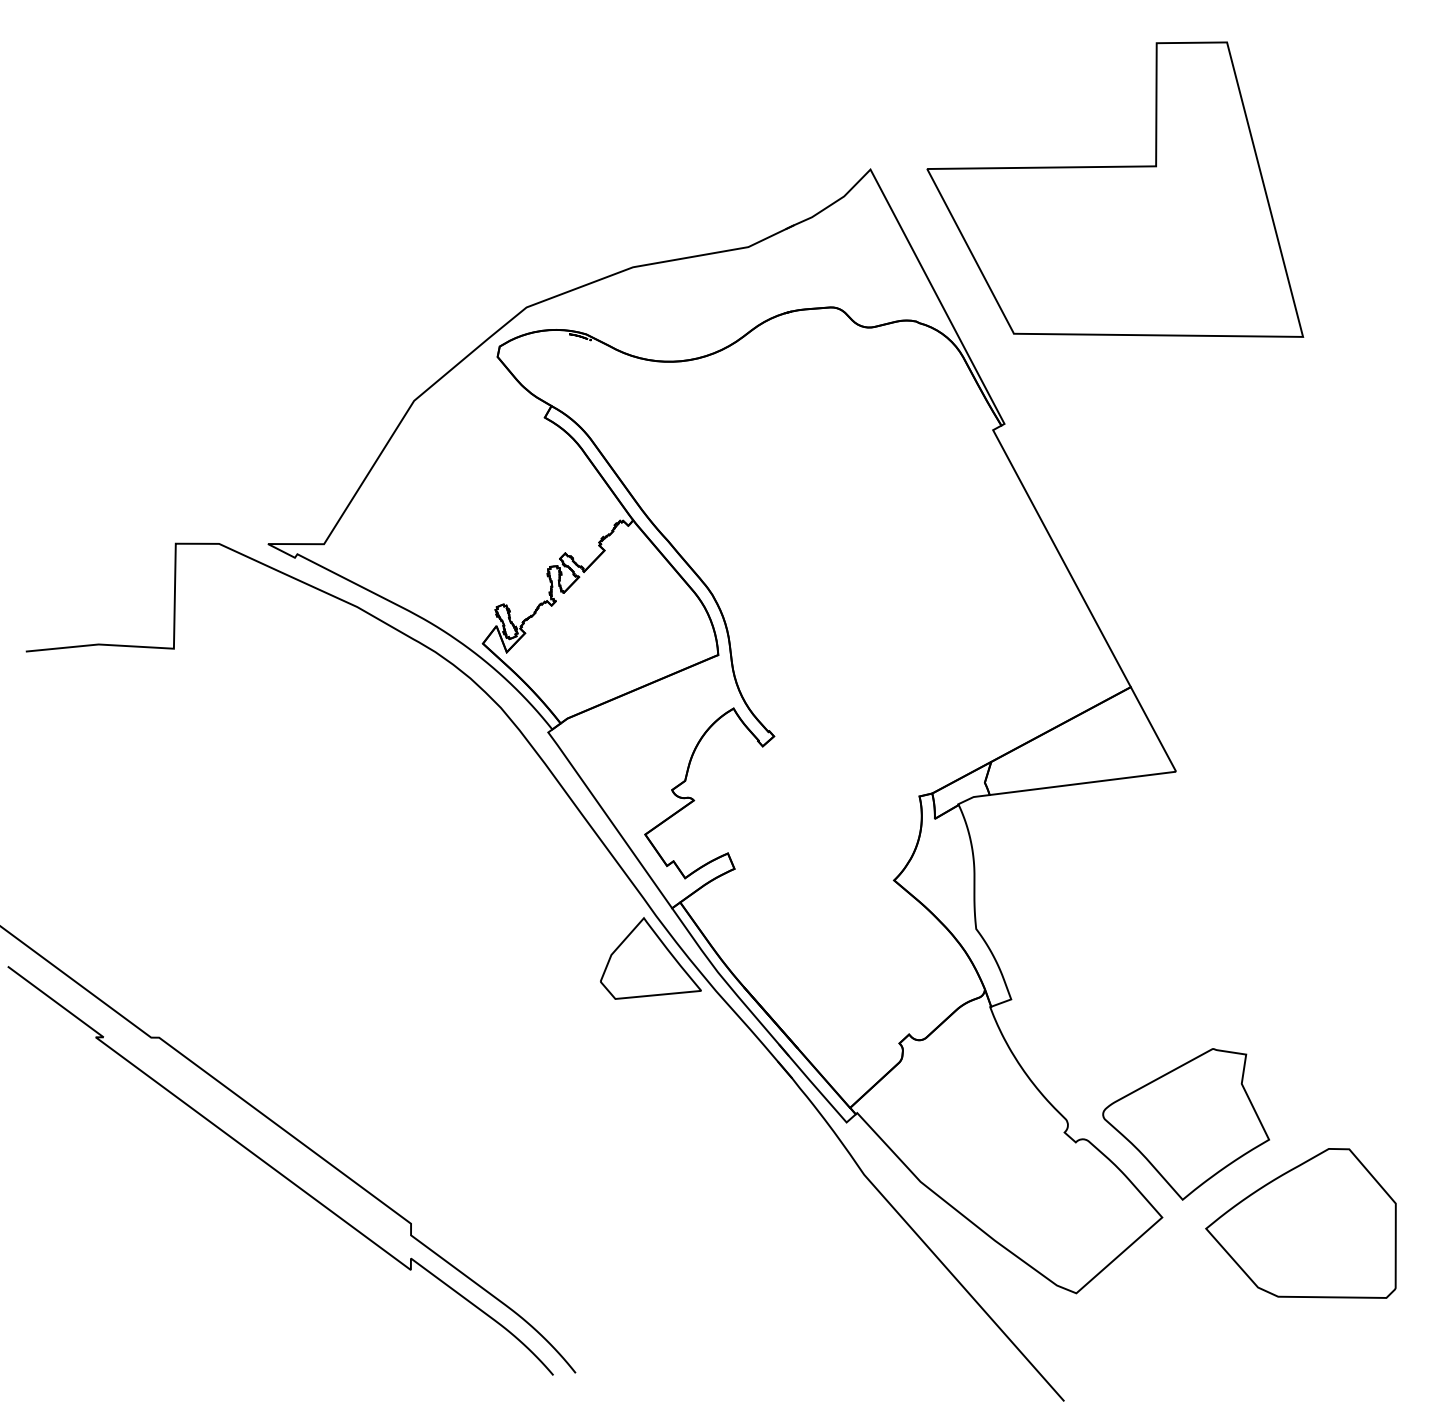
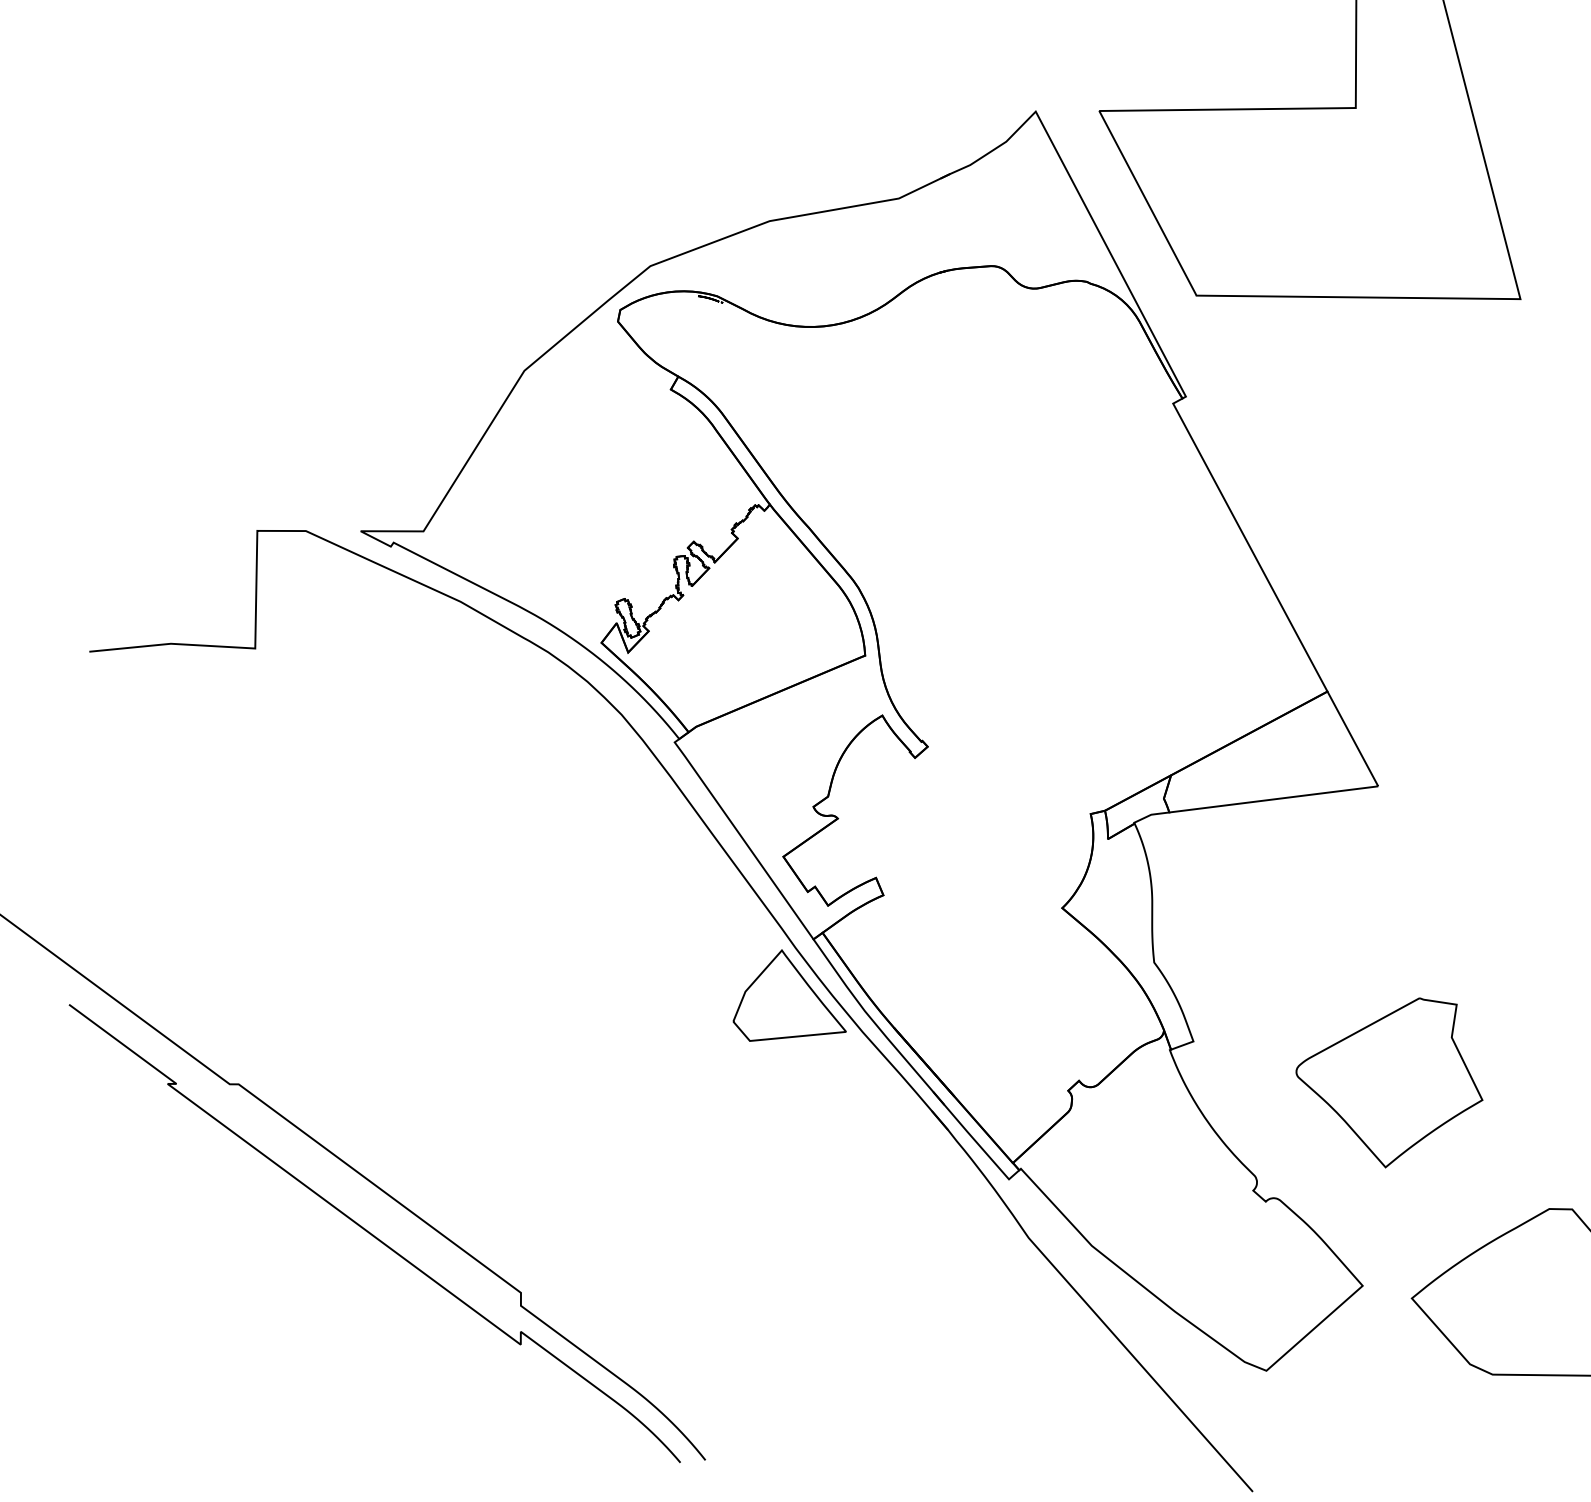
part: (1185, 1124) -> (1388, 1083), moved

